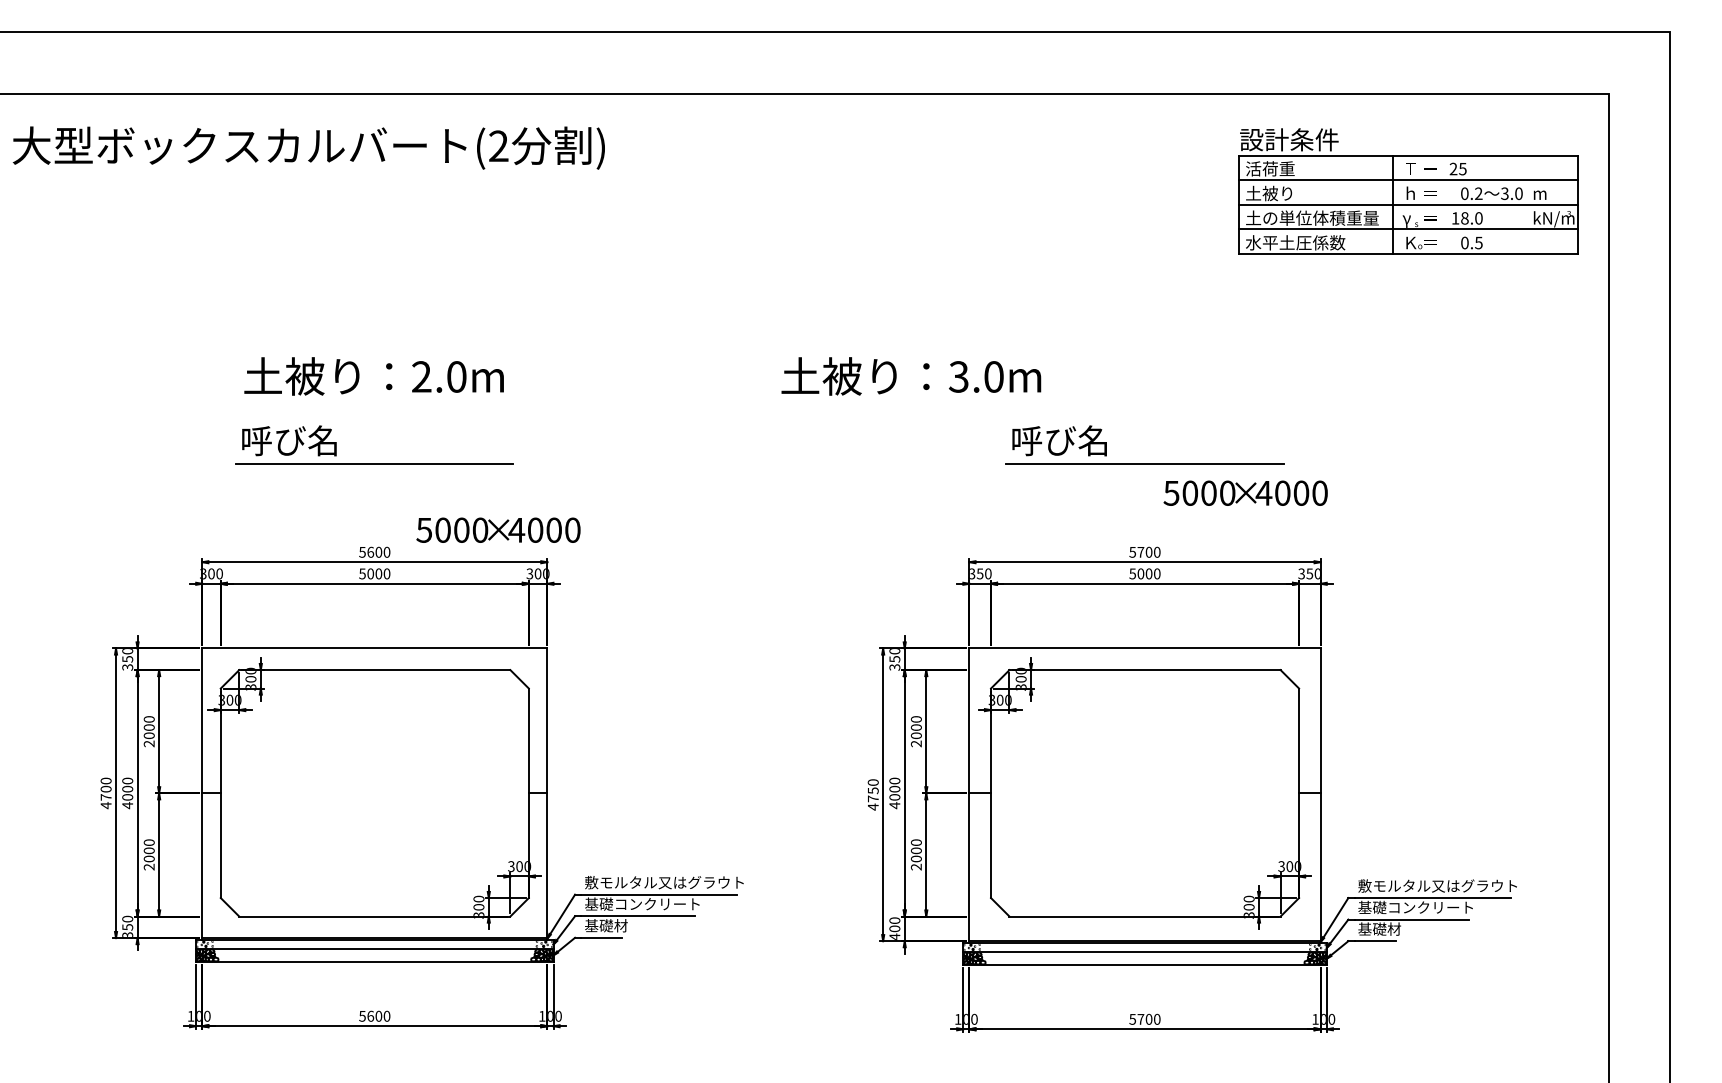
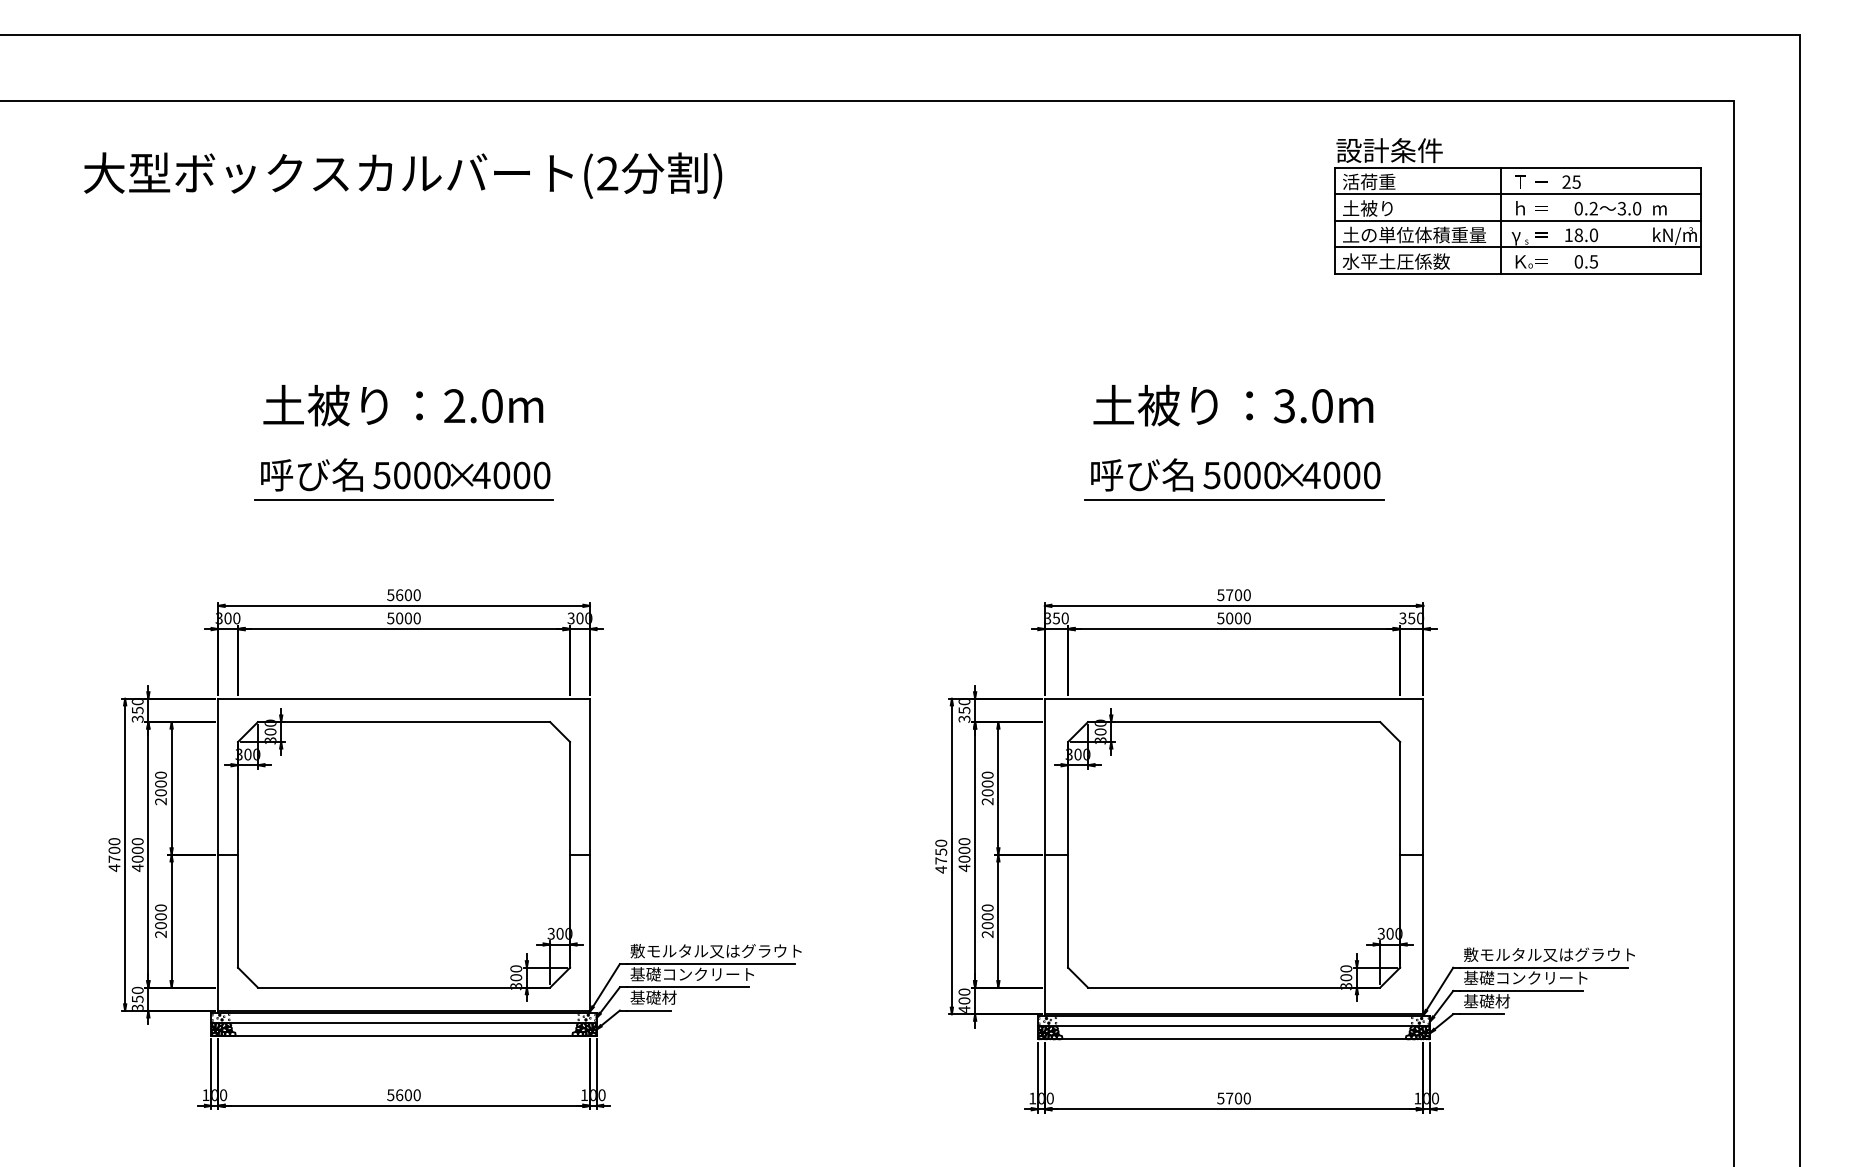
text: (308, 147) -> (402, 175), moved
text: (911, 376) -> (1233, 405), moved
text: (1245, 492) -> (1291, 474), moved
text: (498, 529) -> (461, 474), moved

